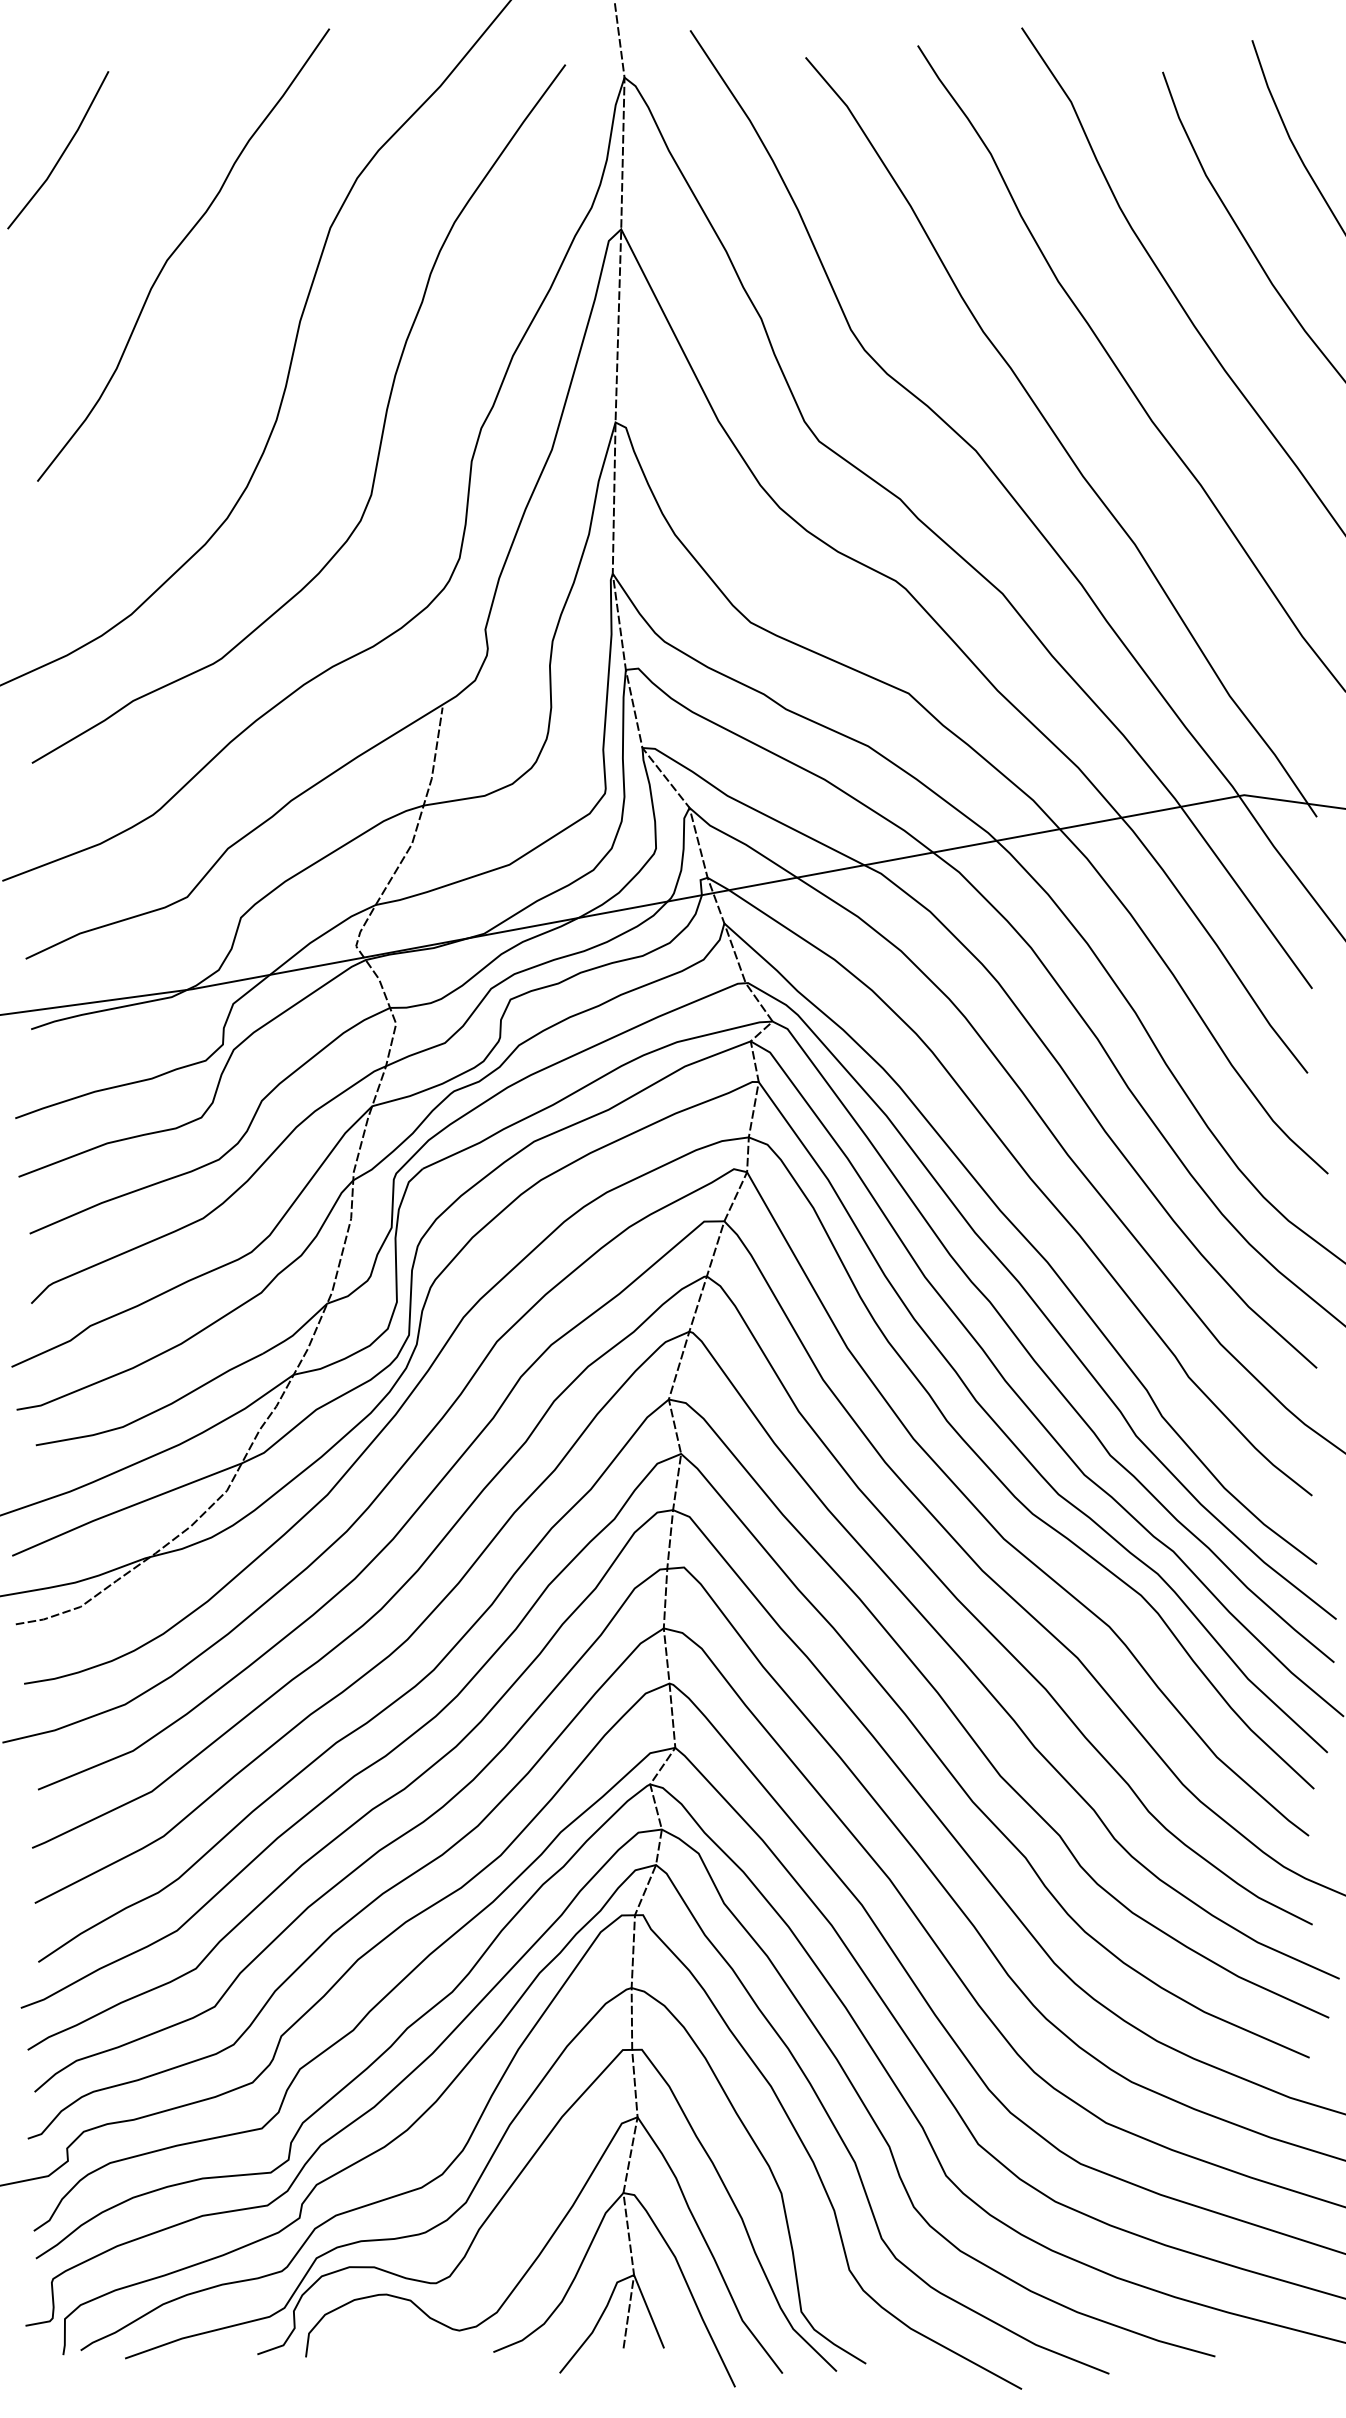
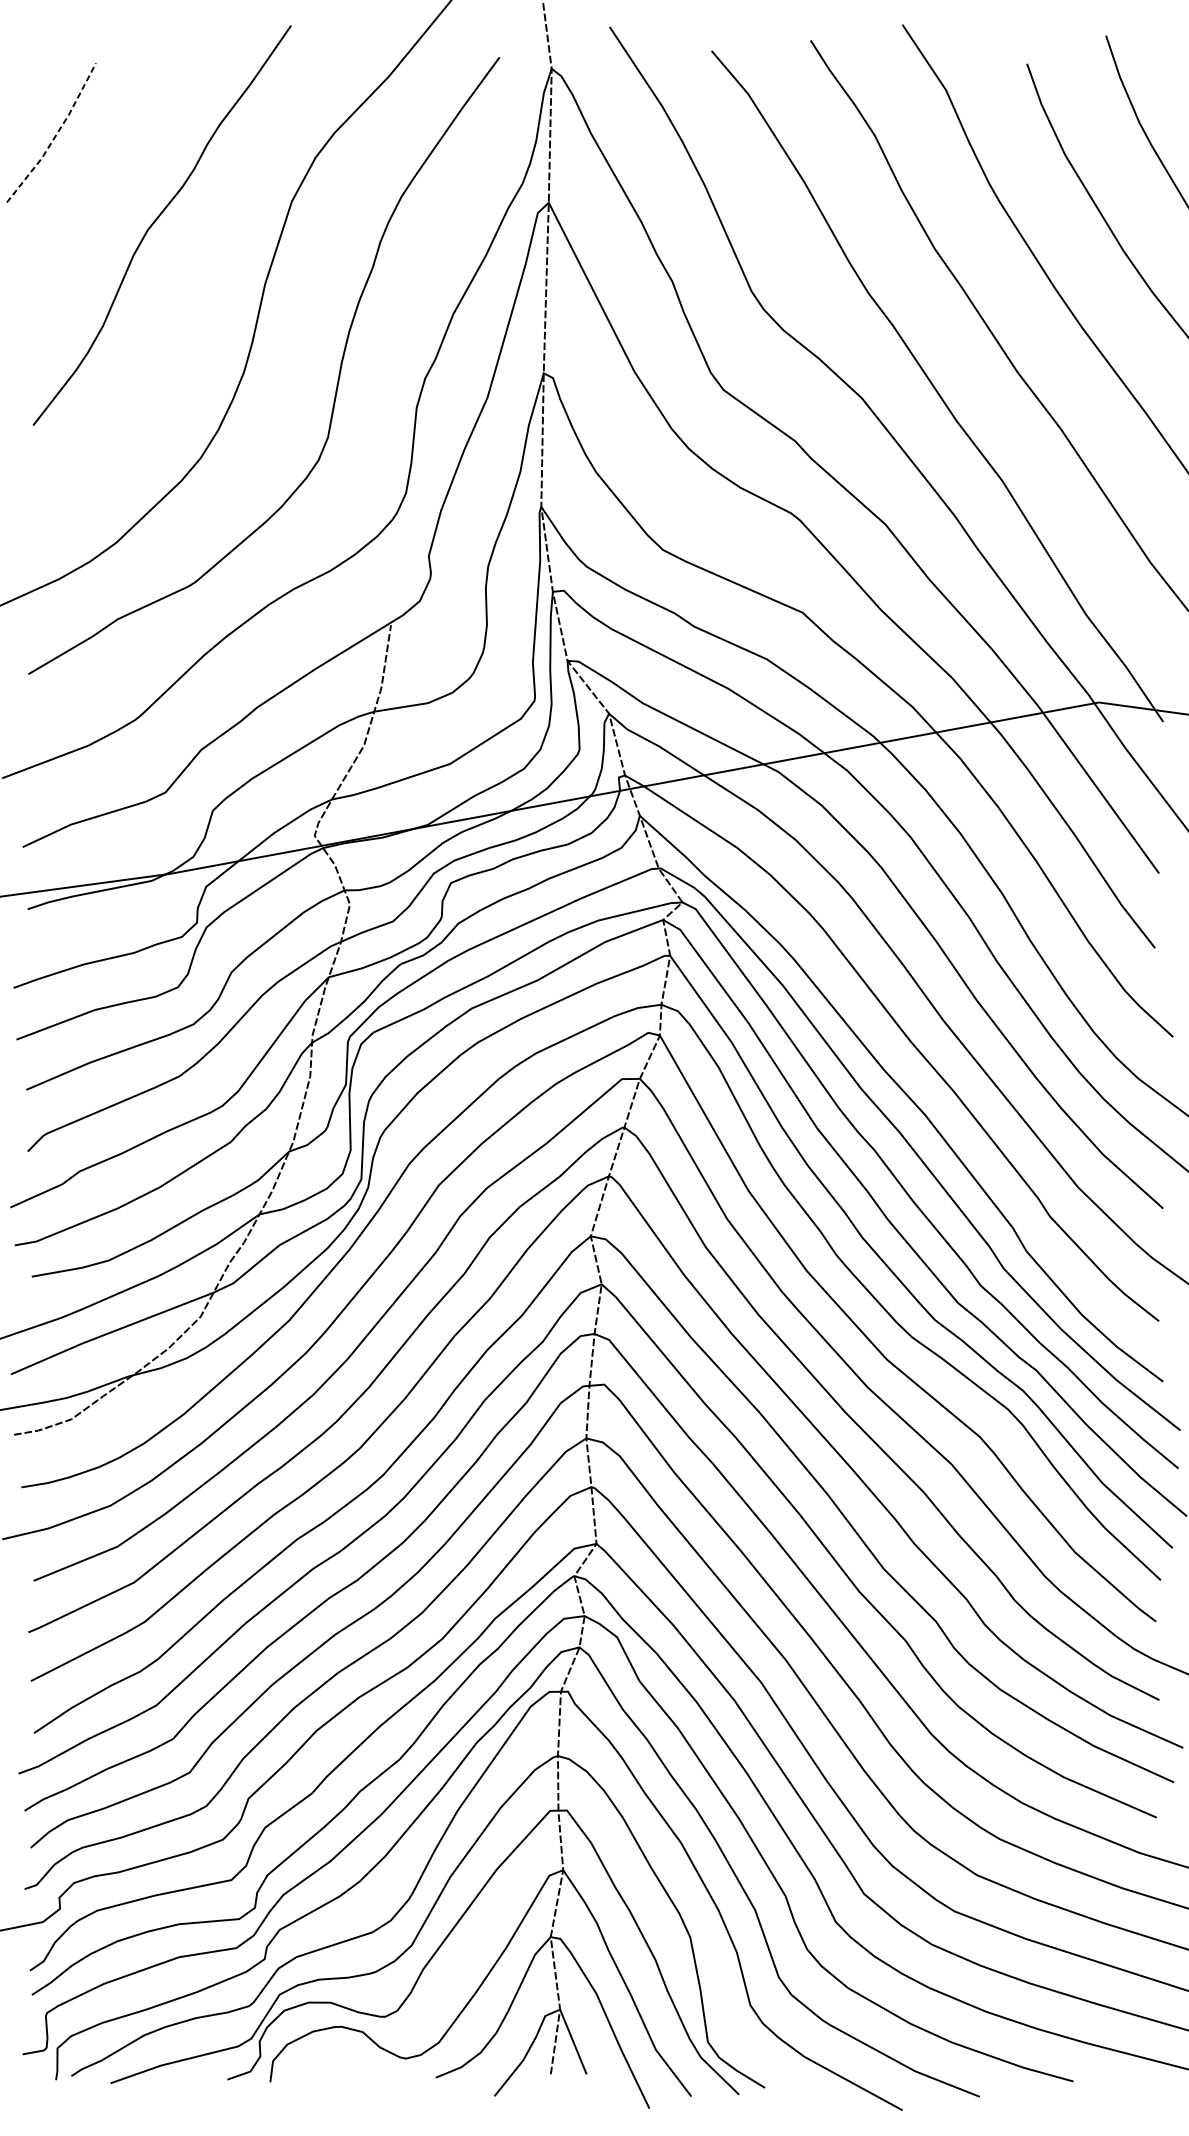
line: (63, 153) -> (56, 135), solid -> dashed

